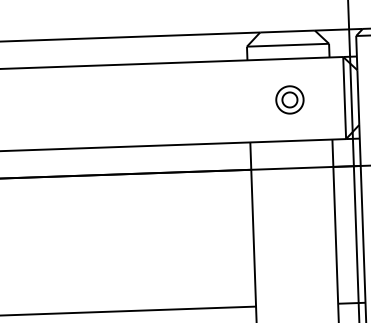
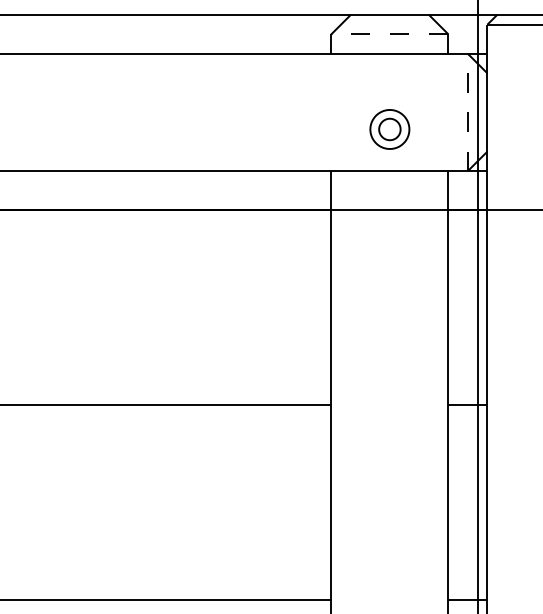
line: (287, 45) -> (389, 34), solid -> dashed
line: (344, 98) -> (467, 112), solid -> dashed
part: (289, 99) -> (389, 129), moved

